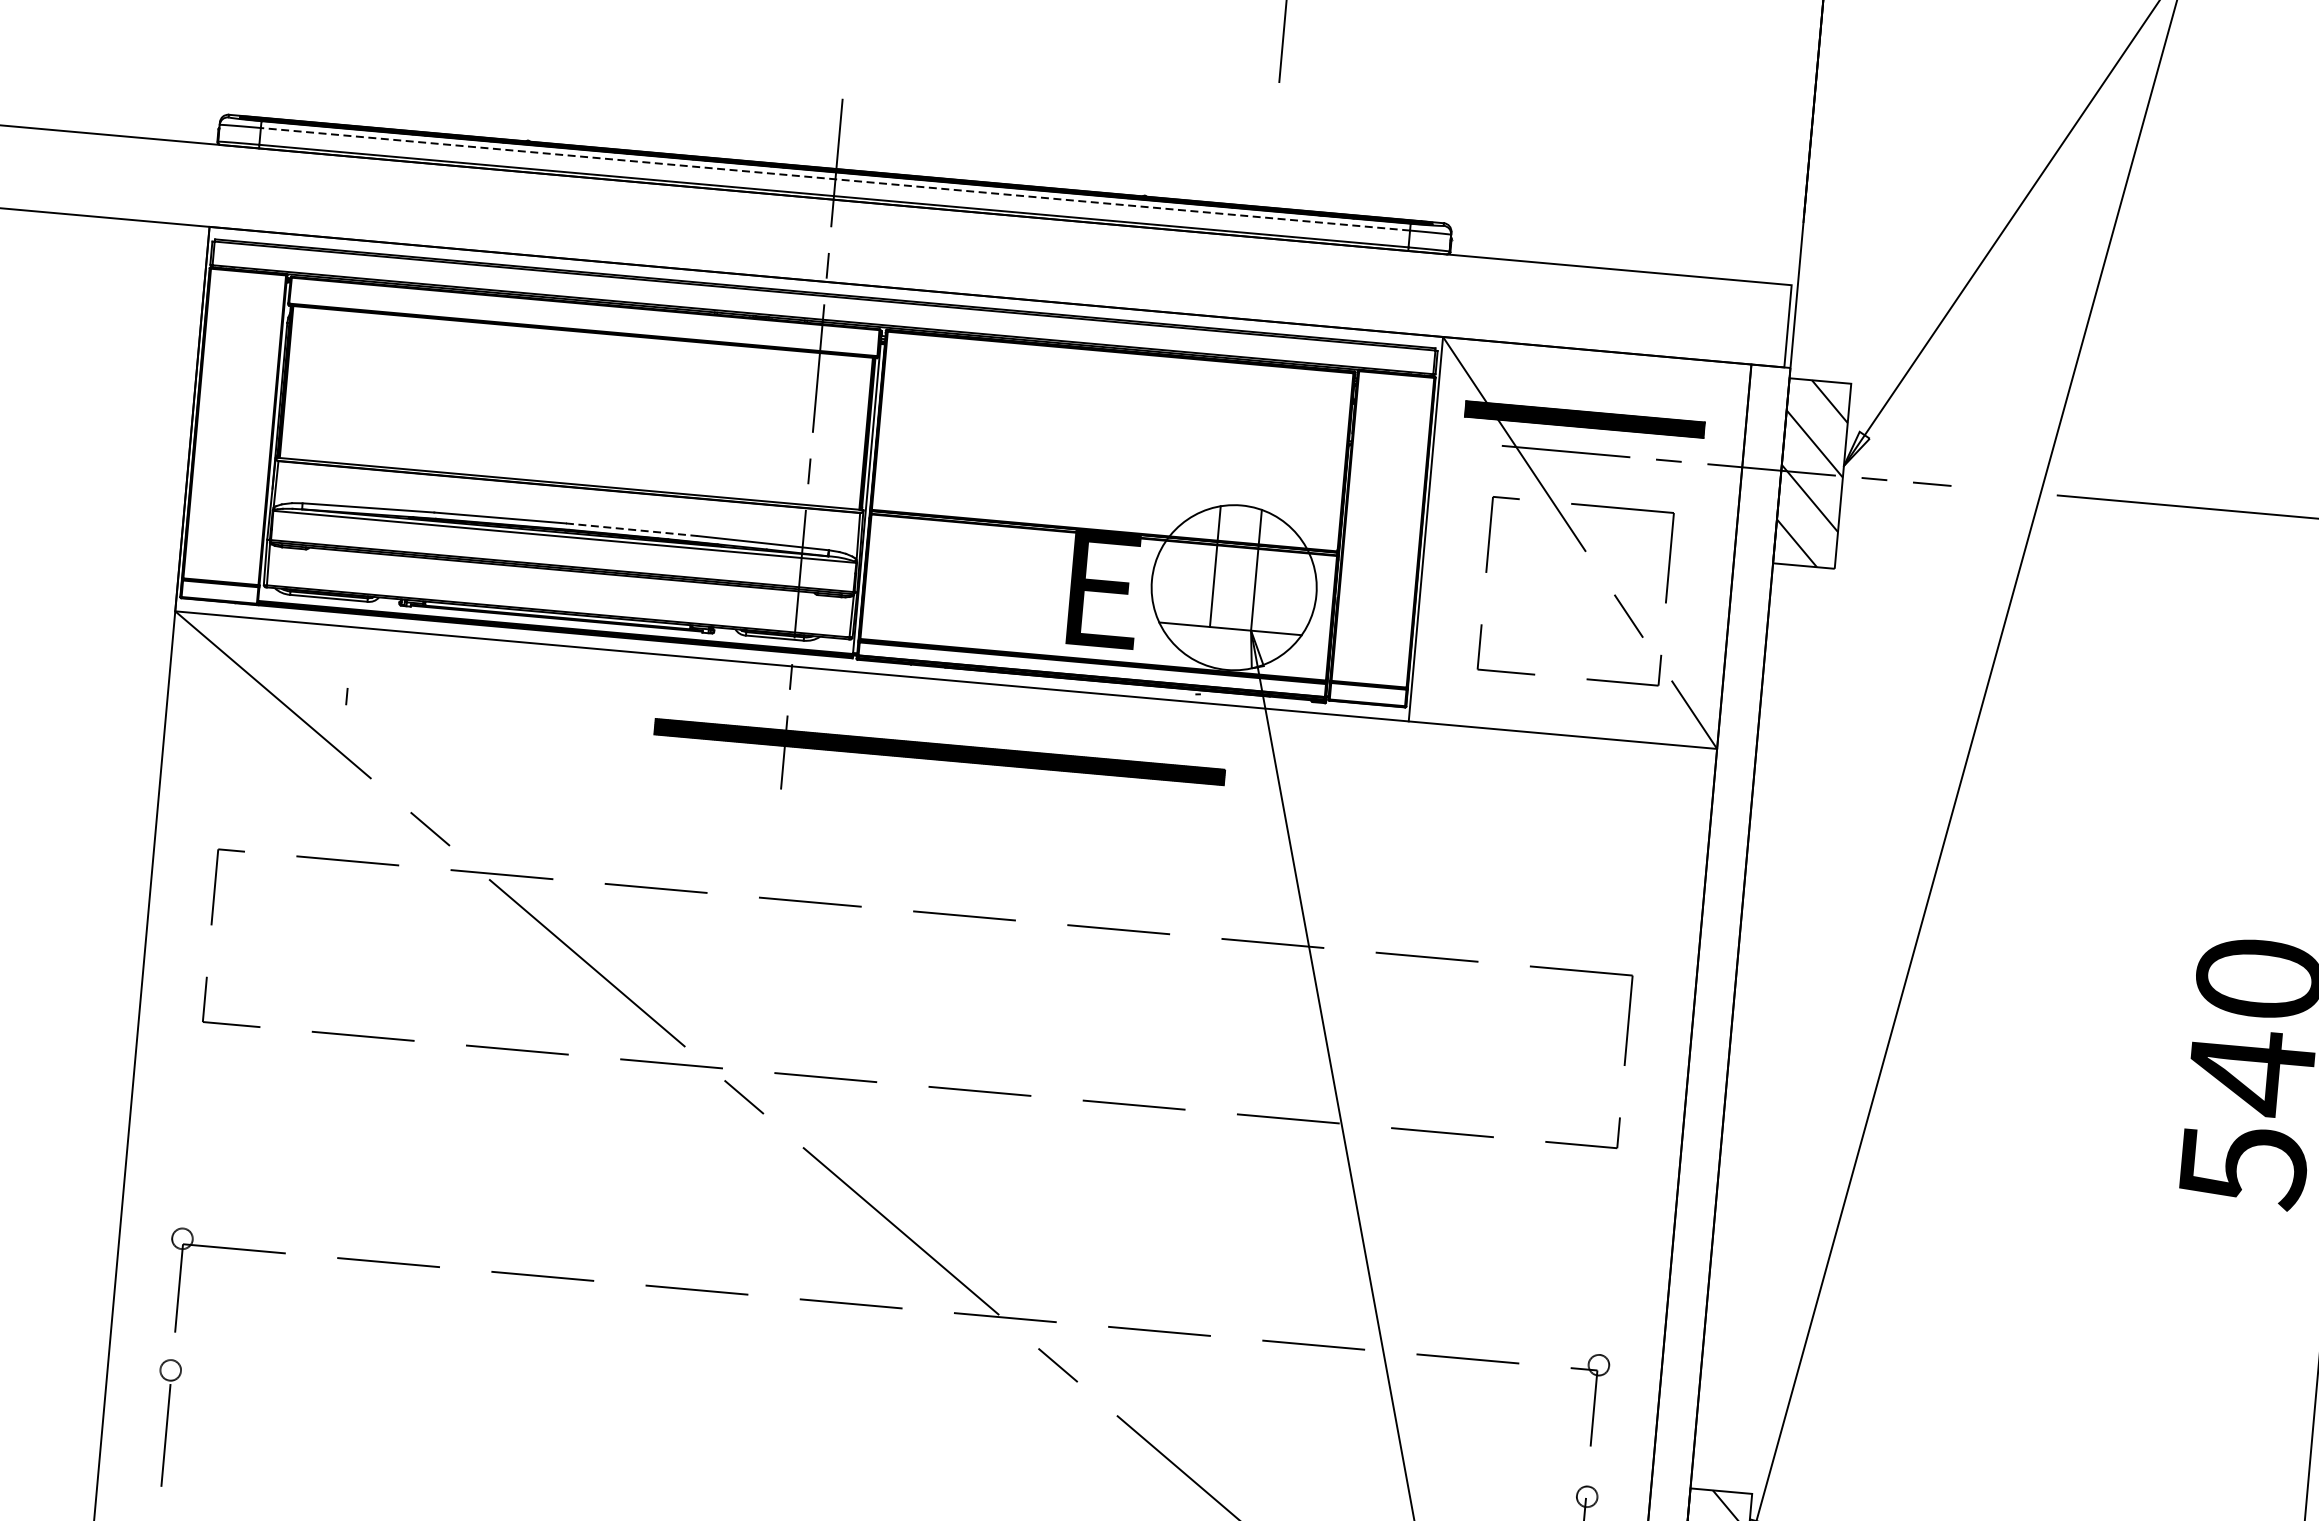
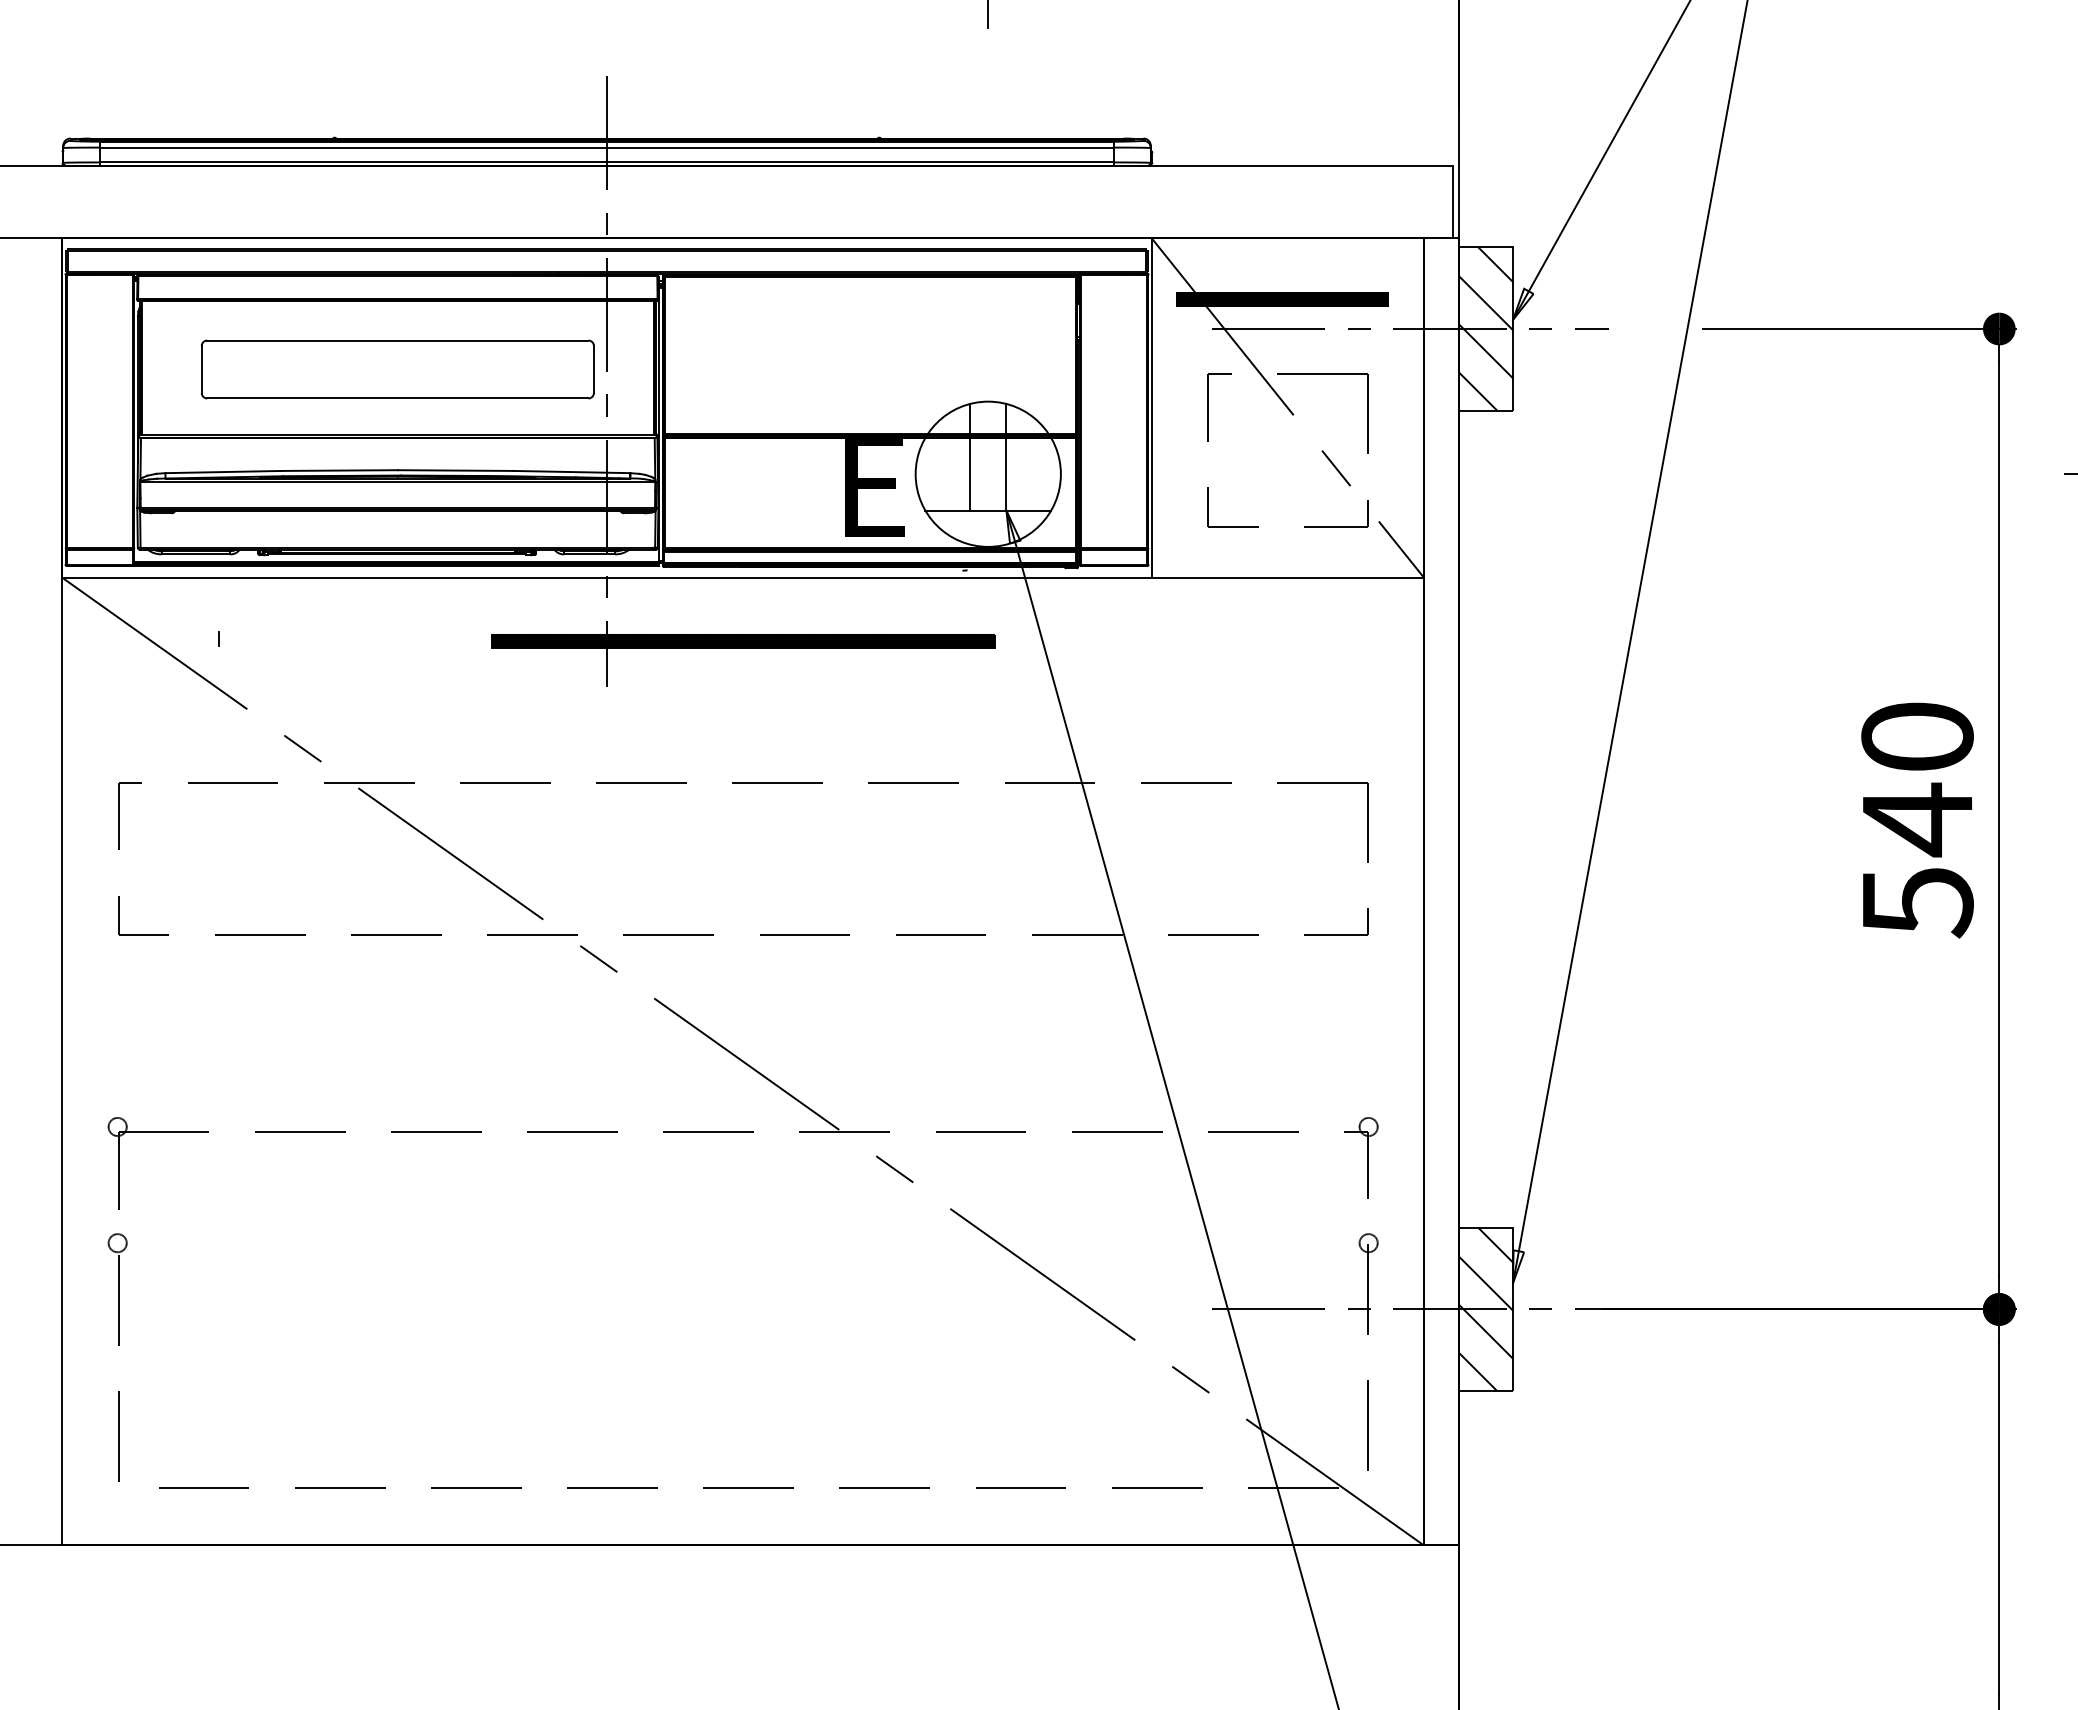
line: (834, 179) -> (606, 147), dashed -> solid
part: (575, 409) -> (397, 369), added
line: (632, 529) -> (456, 470), dashed -> solid

